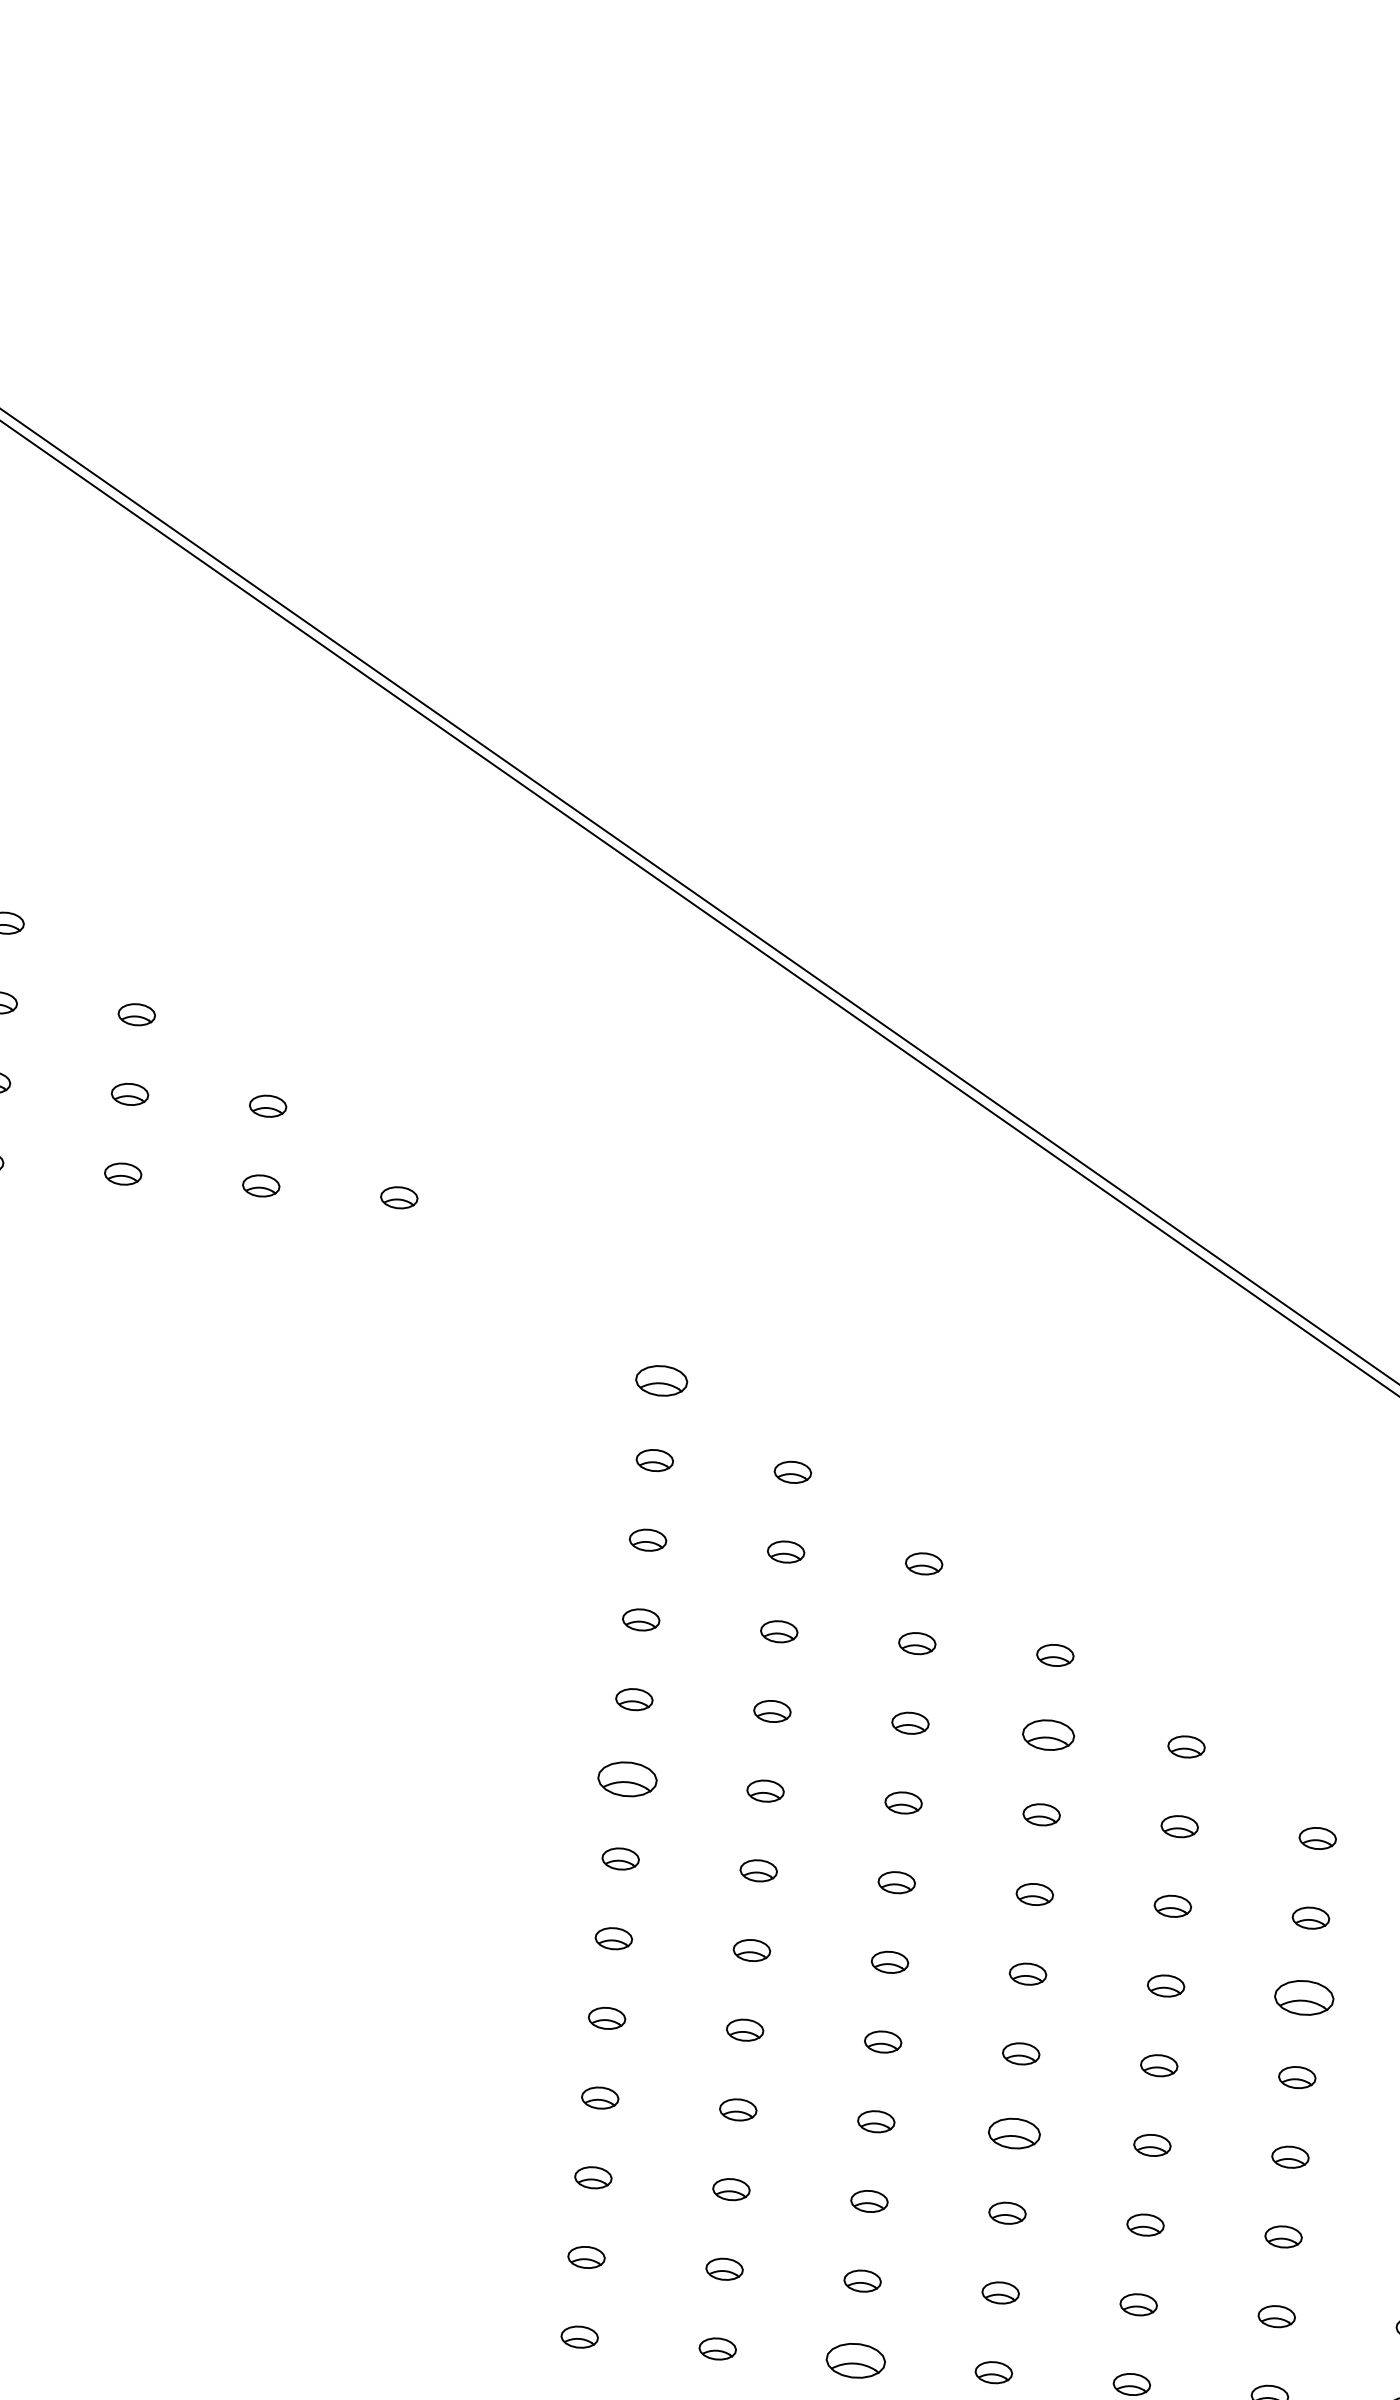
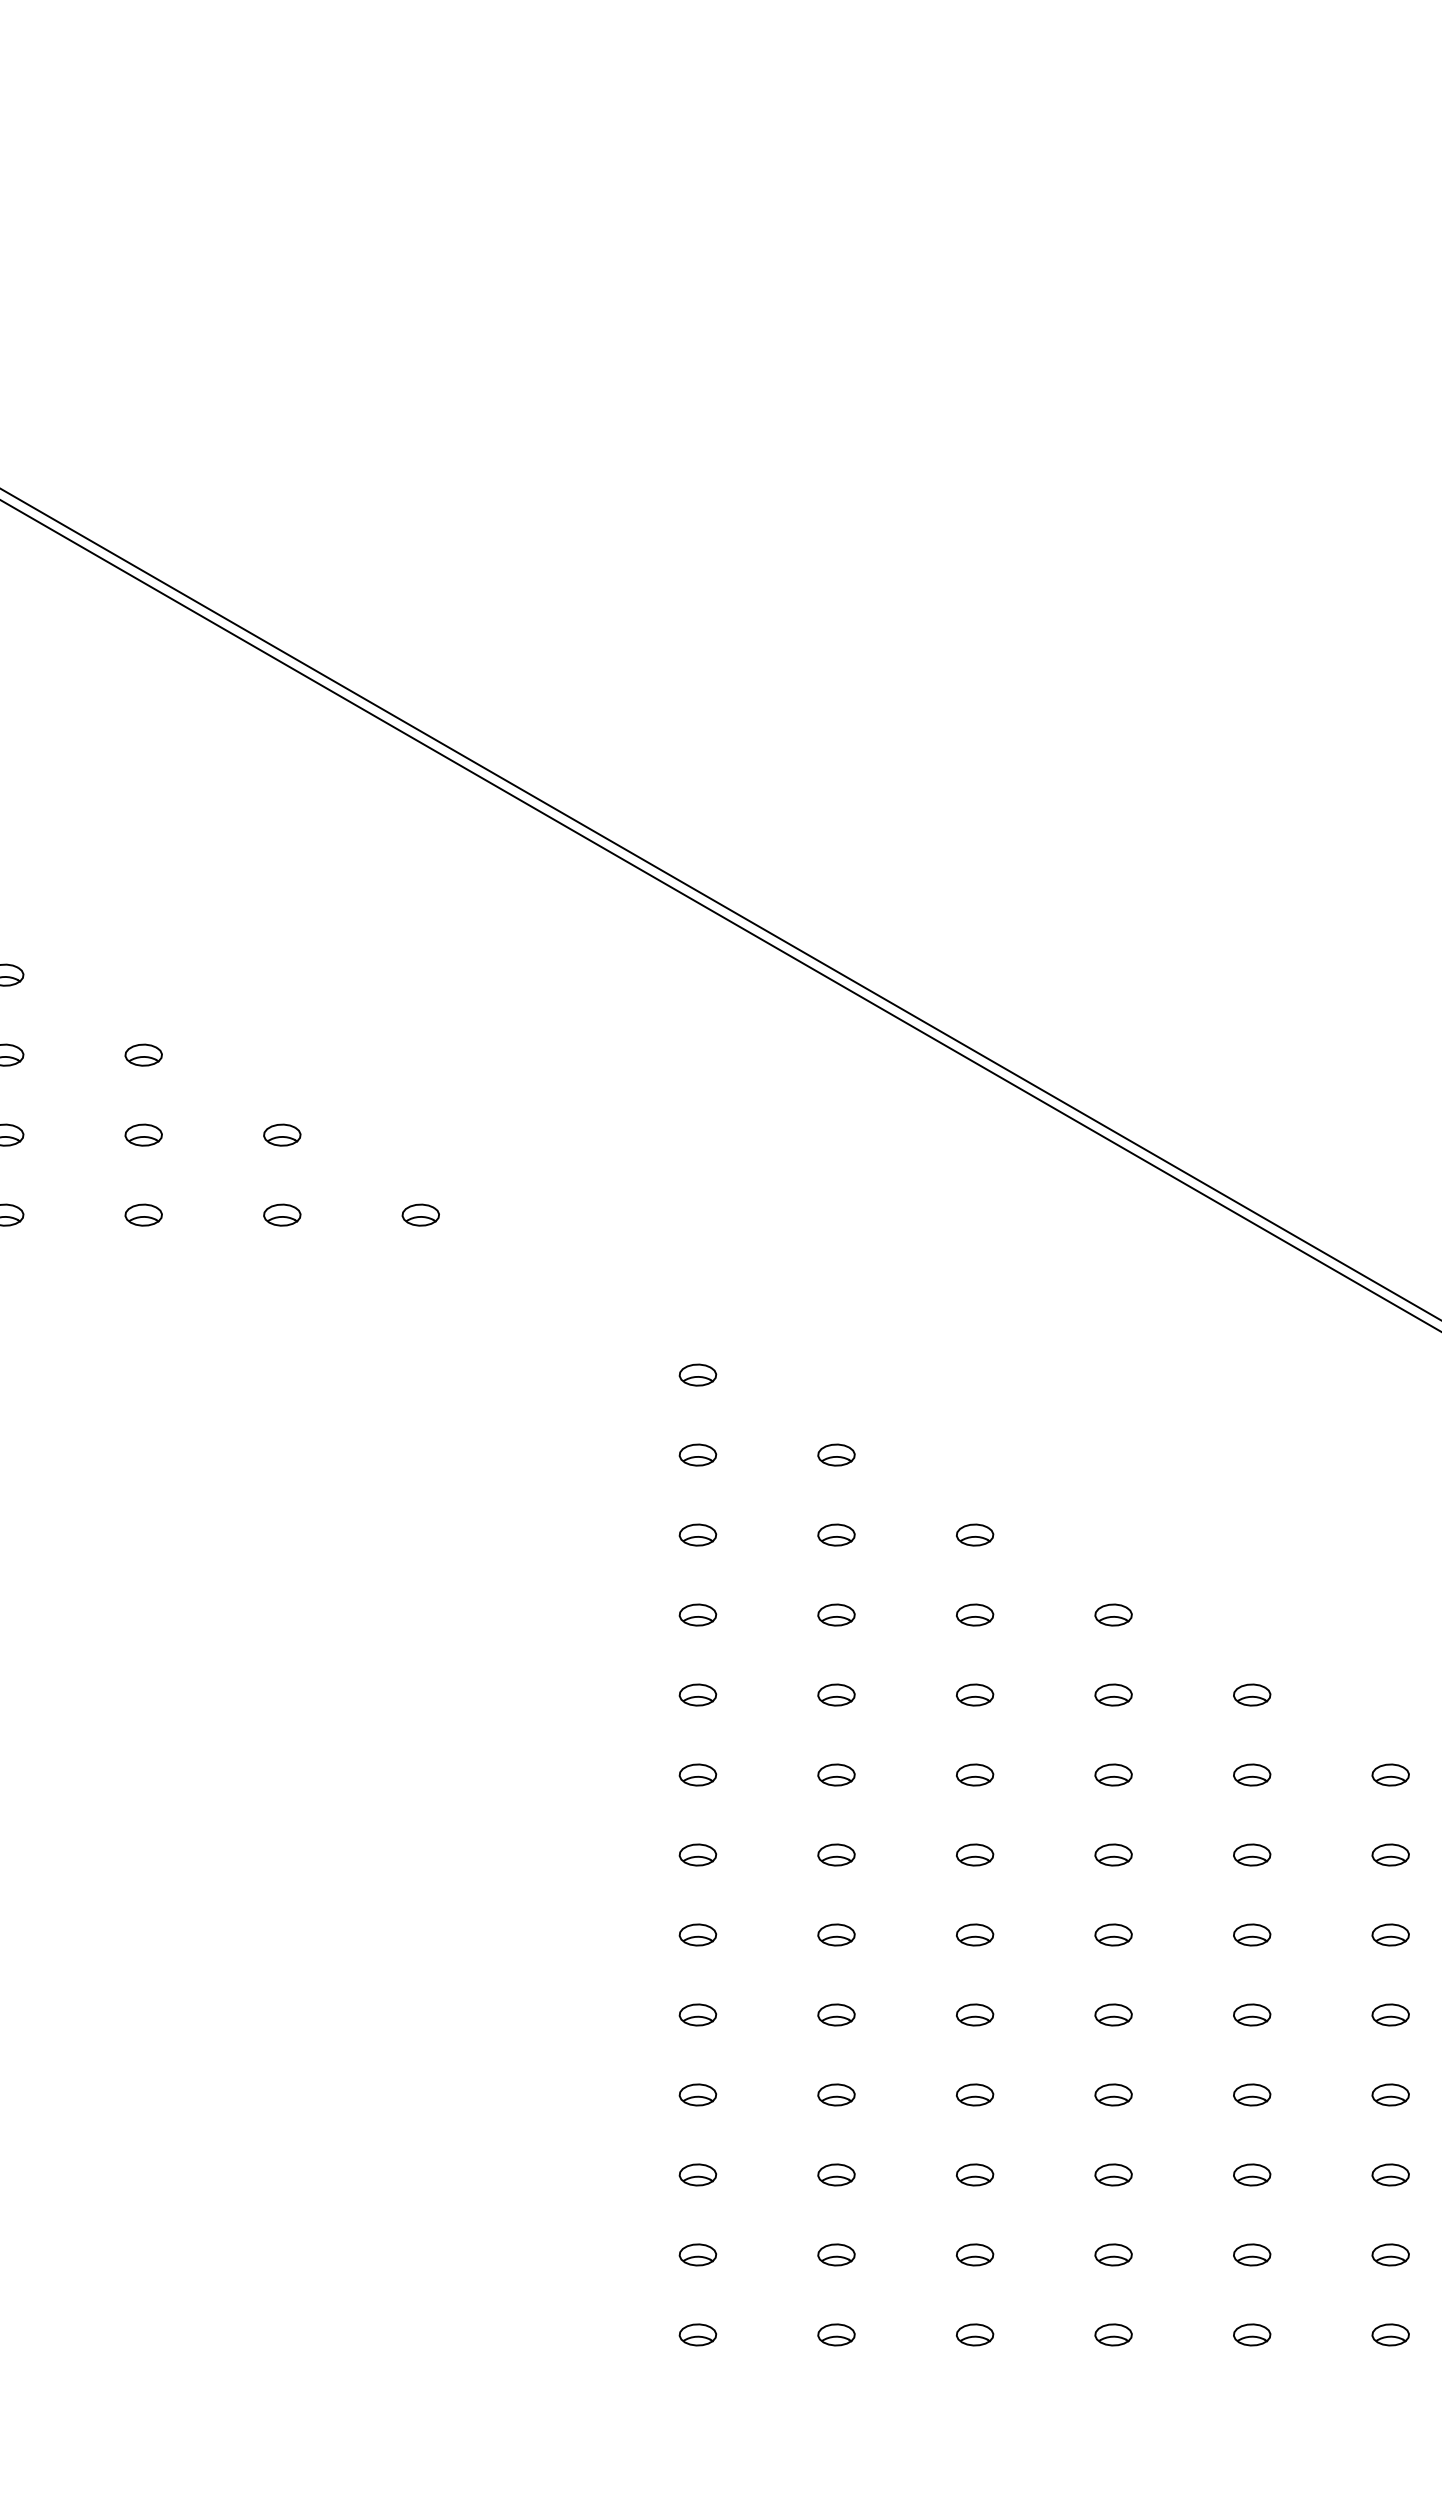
part: (661, 1380) -> (697, 1374), size x0.71
part: (1048, 1734) -> (1113, 1694), size x0.71
part: (627, 1778) -> (697, 1774), size x0.62
part: (1303, 1997) -> (1390, 1934), size x0.62
part: (1014, 2133) -> (1113, 2094), size x0.71
part: (855, 2360) -> (974, 2334), size x0.62

